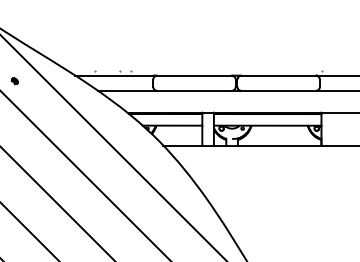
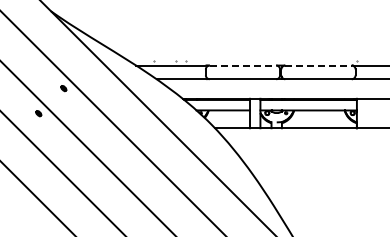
line: (195, 75) -> (243, 65), solid -> dashed
line: (278, 75) -> (318, 65), solid -> dashed
part: (14, 81) -> (81, 70), removed

